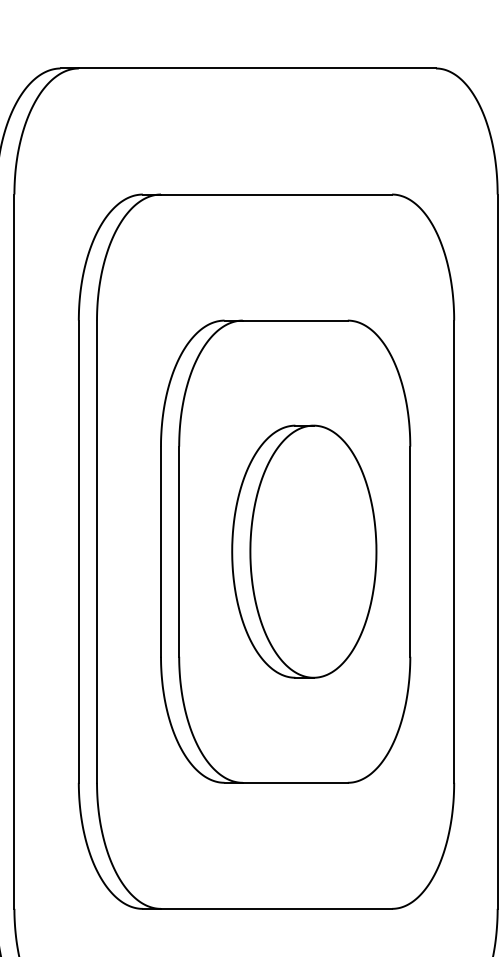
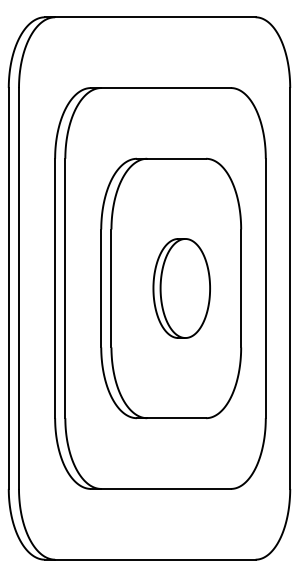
part: (303, 551) -> (181, 288), size x0.7

